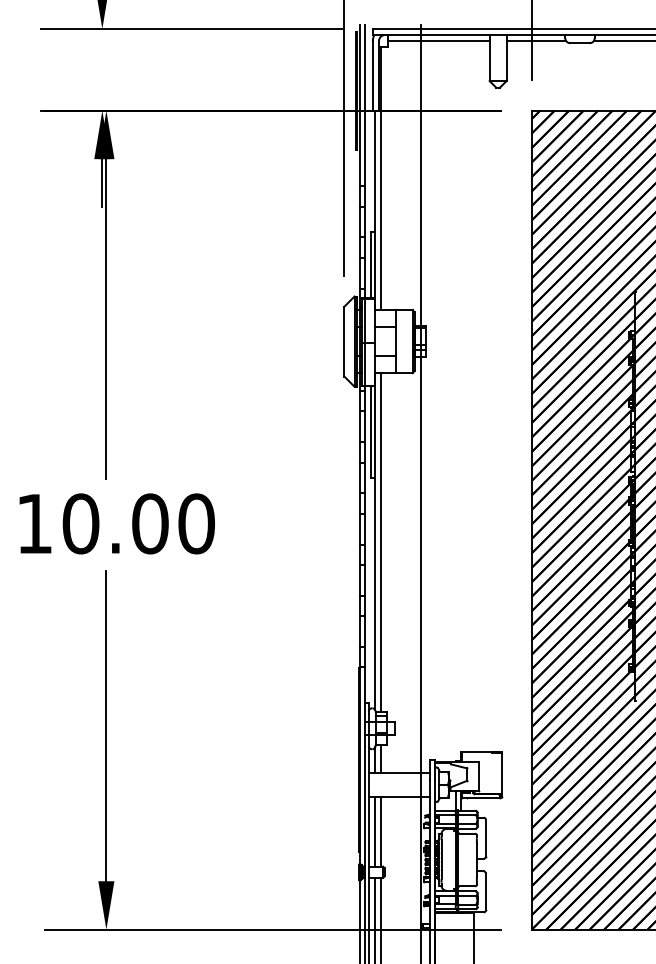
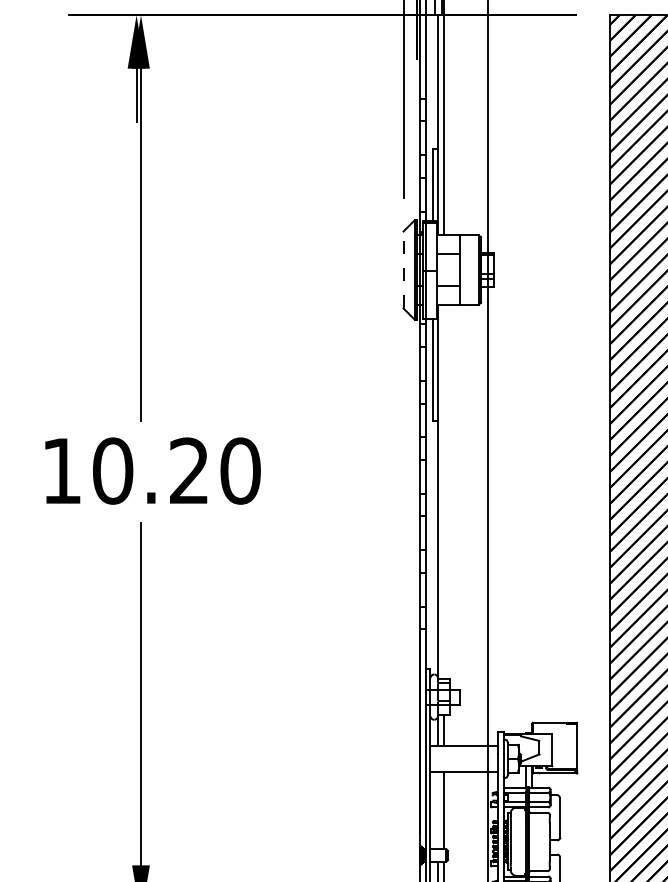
line: (344, 341) -> (403, 269), solid -> dashed
text: (150, 523) -> (189, 470), 10.00 -> 10.20
line: (381, 542) -> (444, 491), removed
line: (375, 831) -> (437, 810), removed

